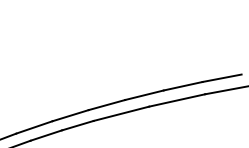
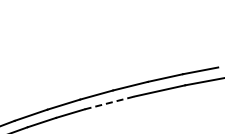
line: (121, 113) -> (109, 102), solid -> dashed

